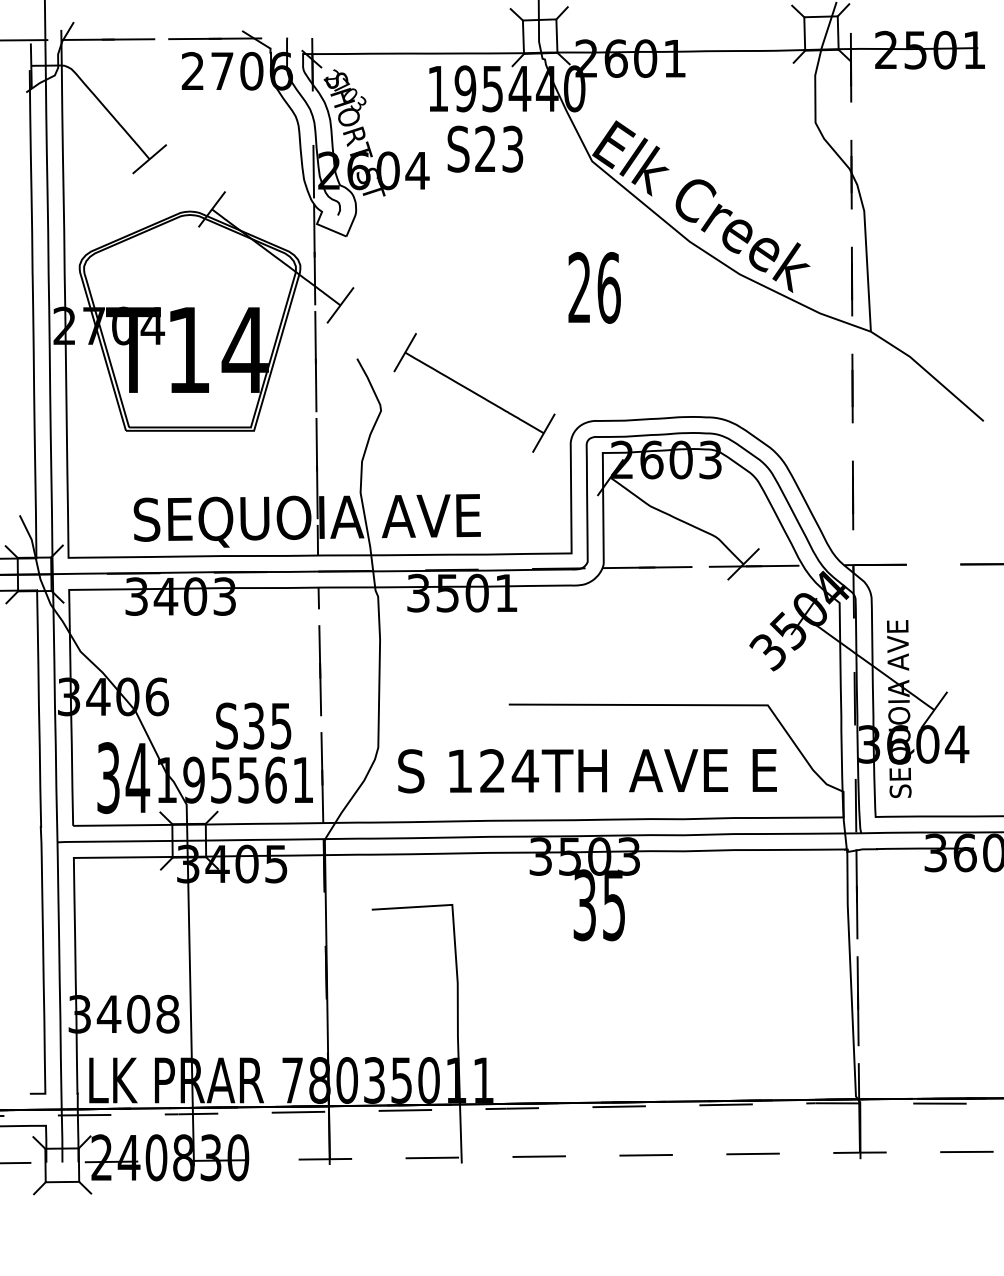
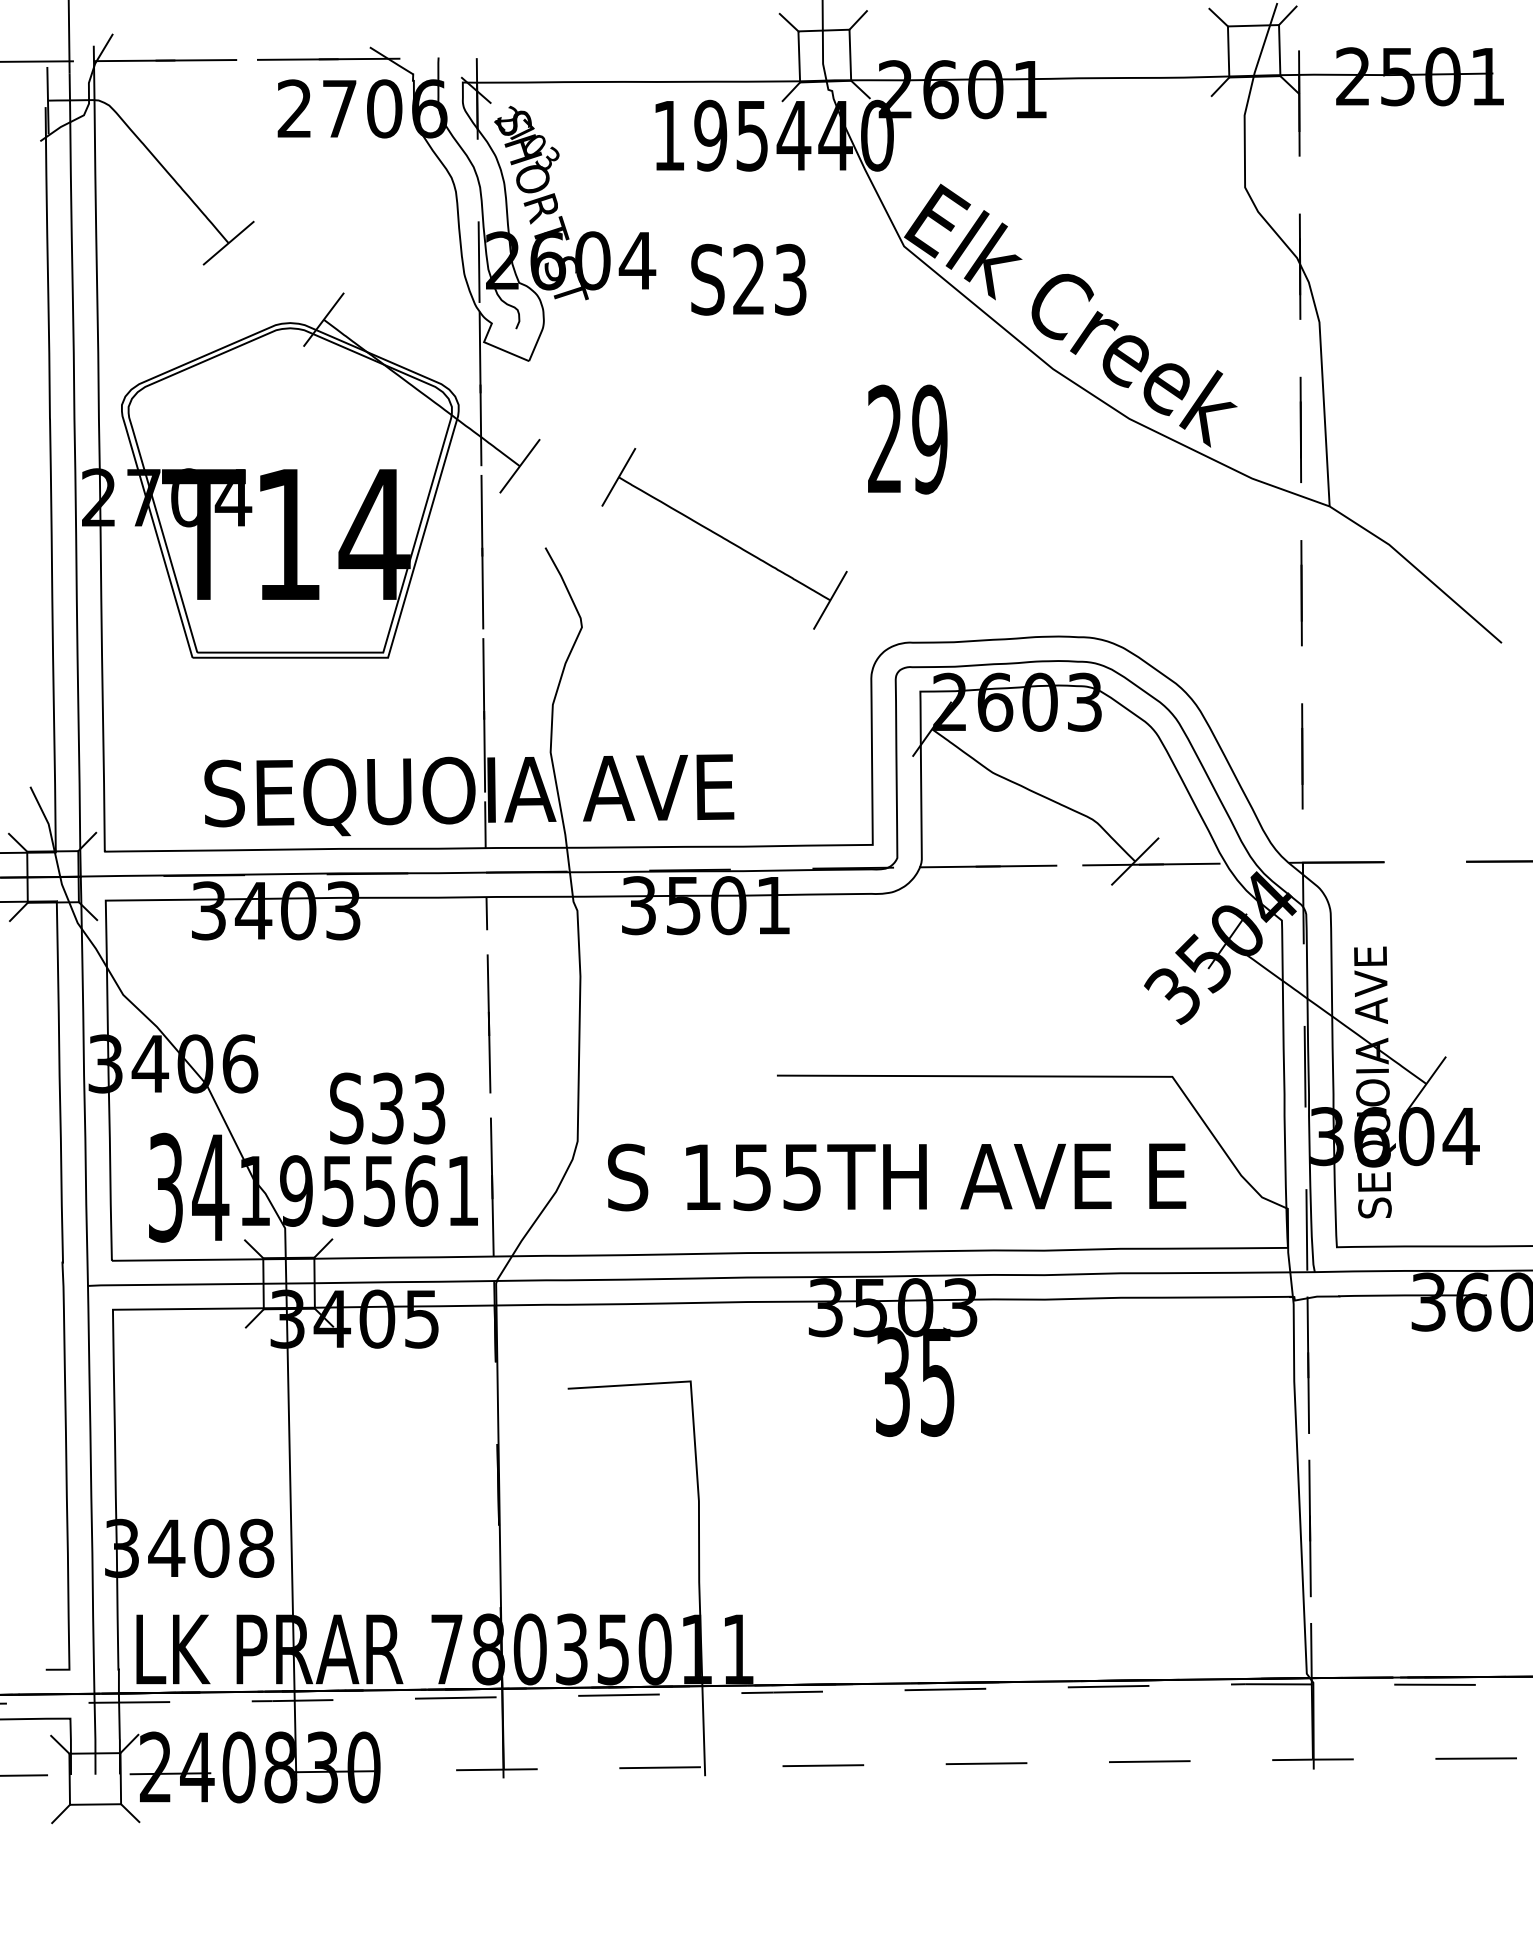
text: (485, 148) -> (748, 278), moved
text: (608, 287) -> (929, 438), 26 -> 29
part: (474, 392) -> (724, 538), moved
text: (281, 725) -> (429, 1107), S35 -> S33
text: (509, 771) -> (777, 1177), 124TH -> 155TH

